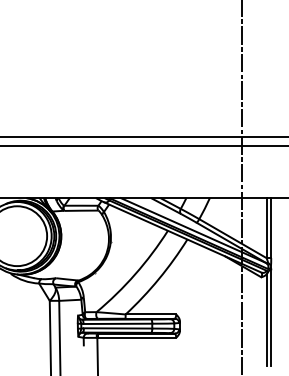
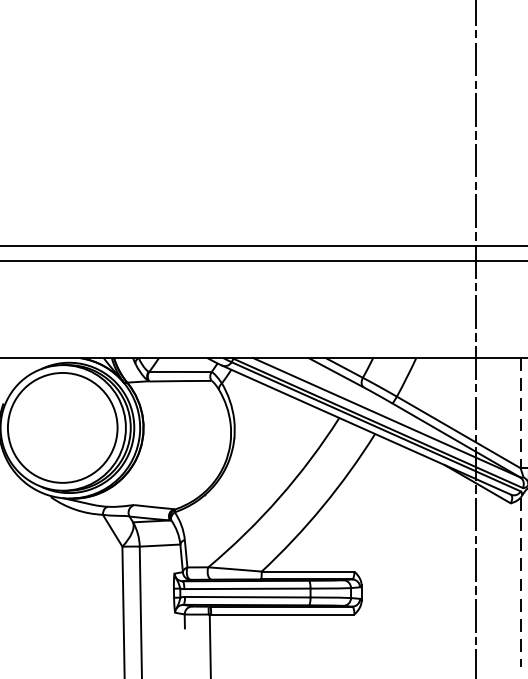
line: (266, 228) -> (520, 413), solid -> dashed
line: (266, 320) -> (520, 582), solid -> dashed

